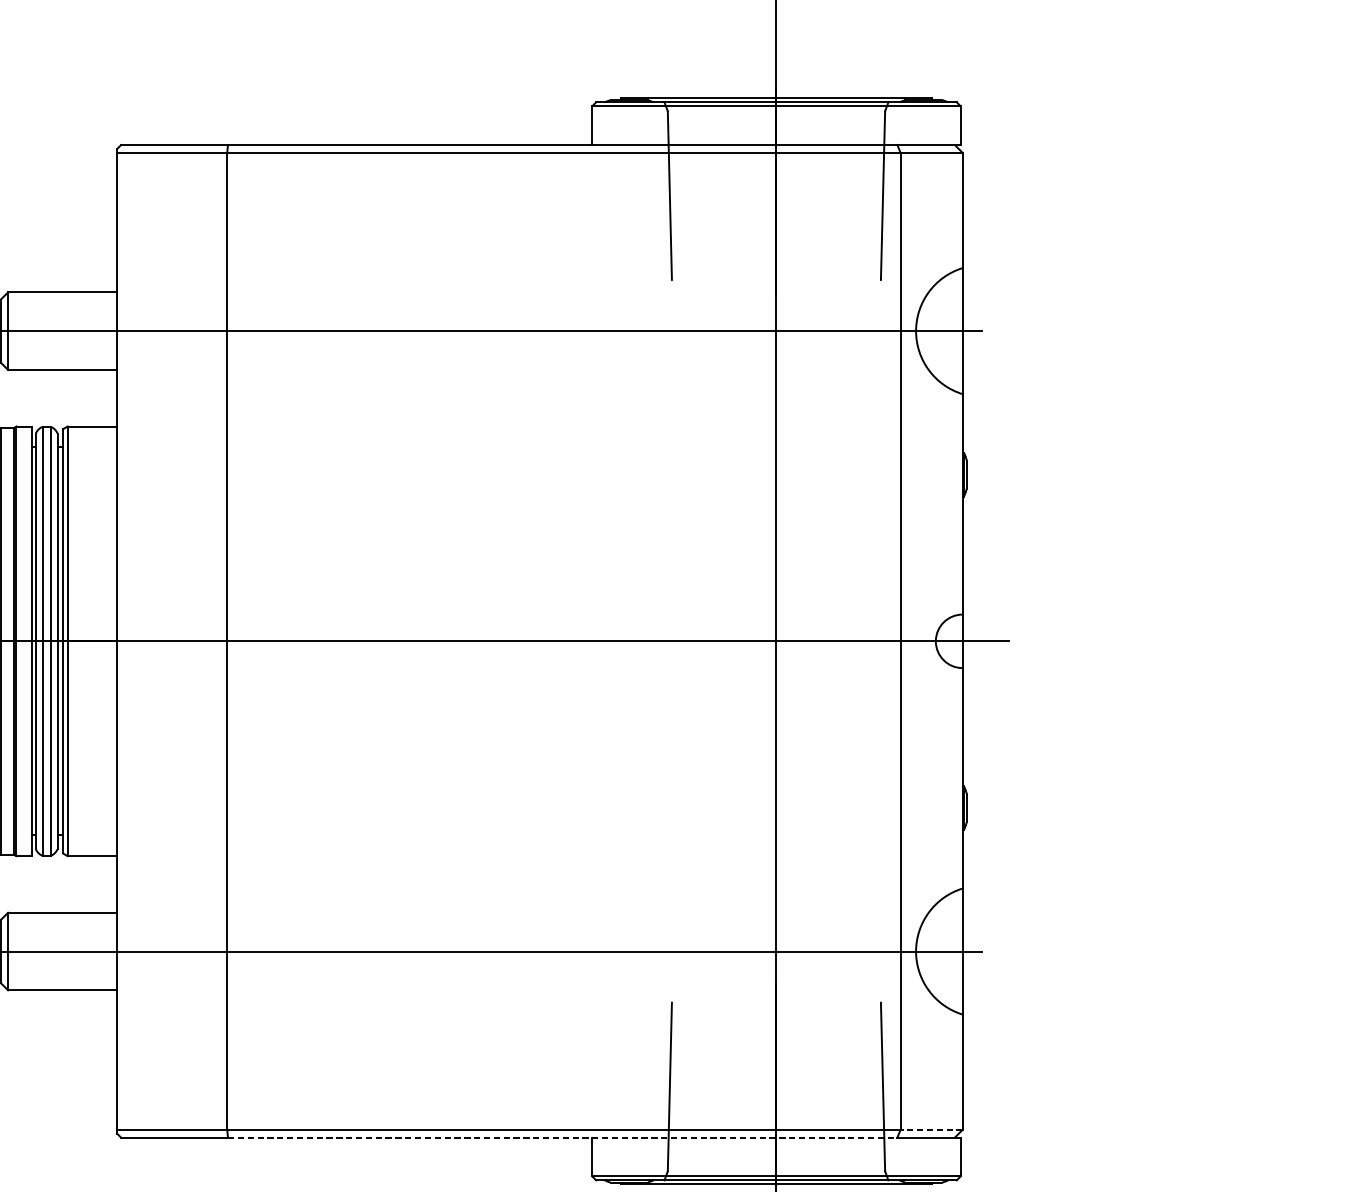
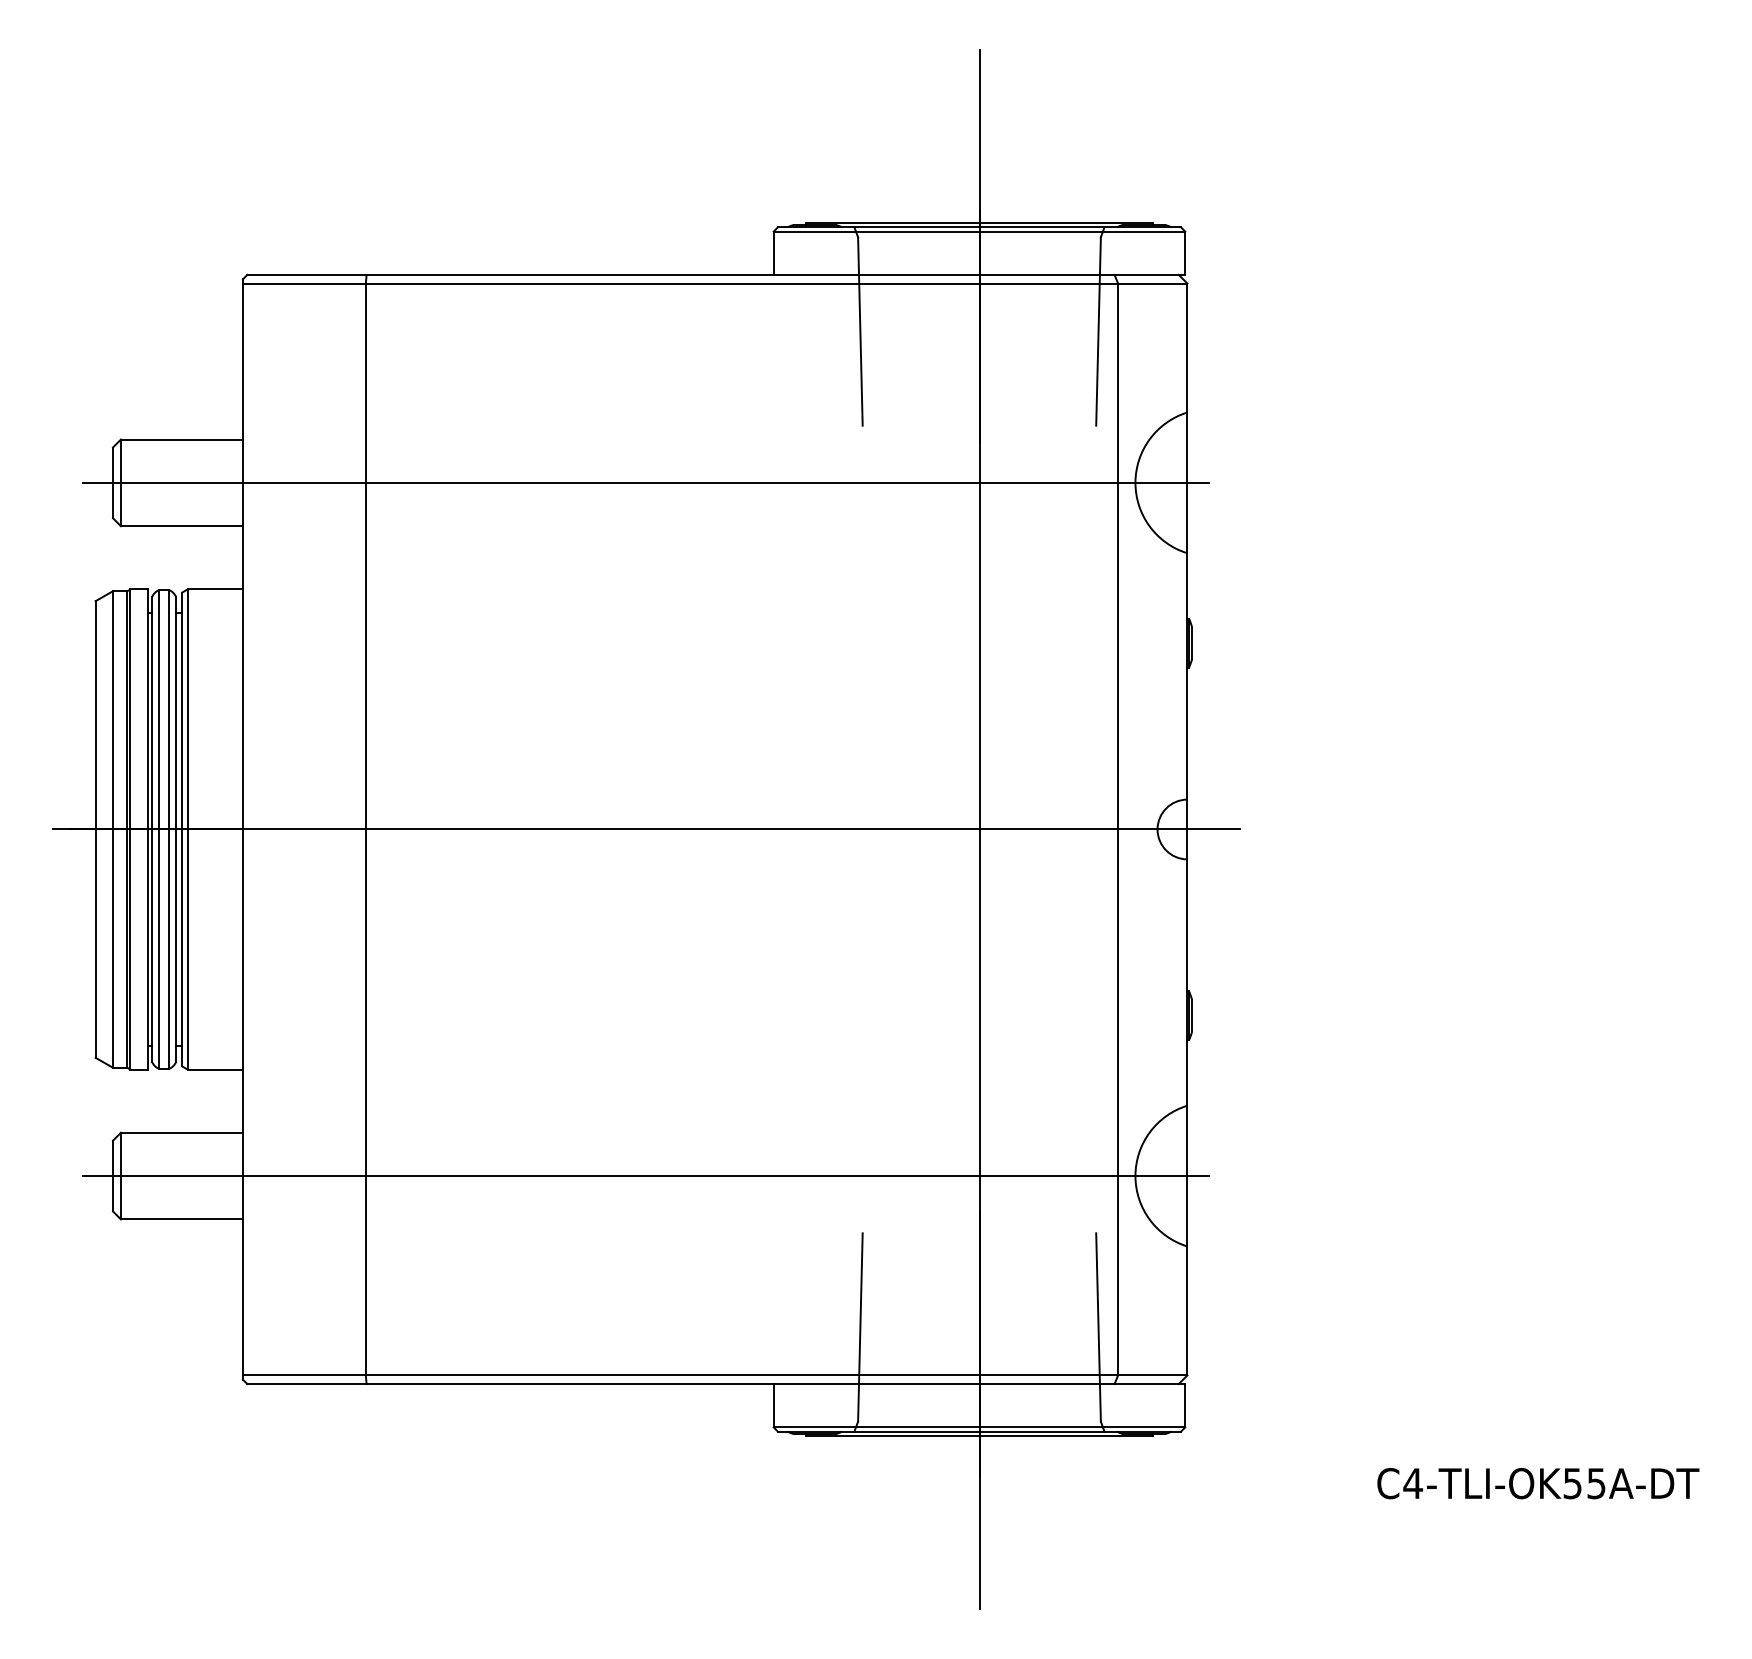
line: (931, 1130) -> (1152, 1375), dashed -> solid
line: (562, 1138) -> (740, 1384), dashed -> solid

